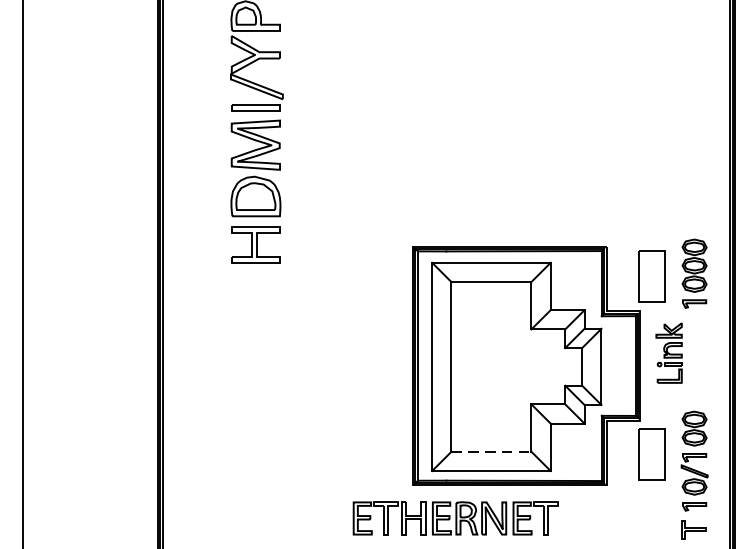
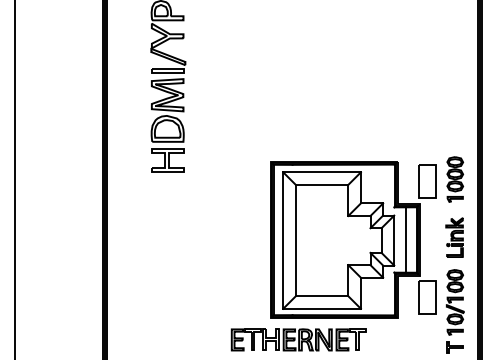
part: (669, 353) -> (454, 237), moved
line: (618, 365) -> (405, 239), added
line: (492, 452) -> (322, 296), dashed -> solid

